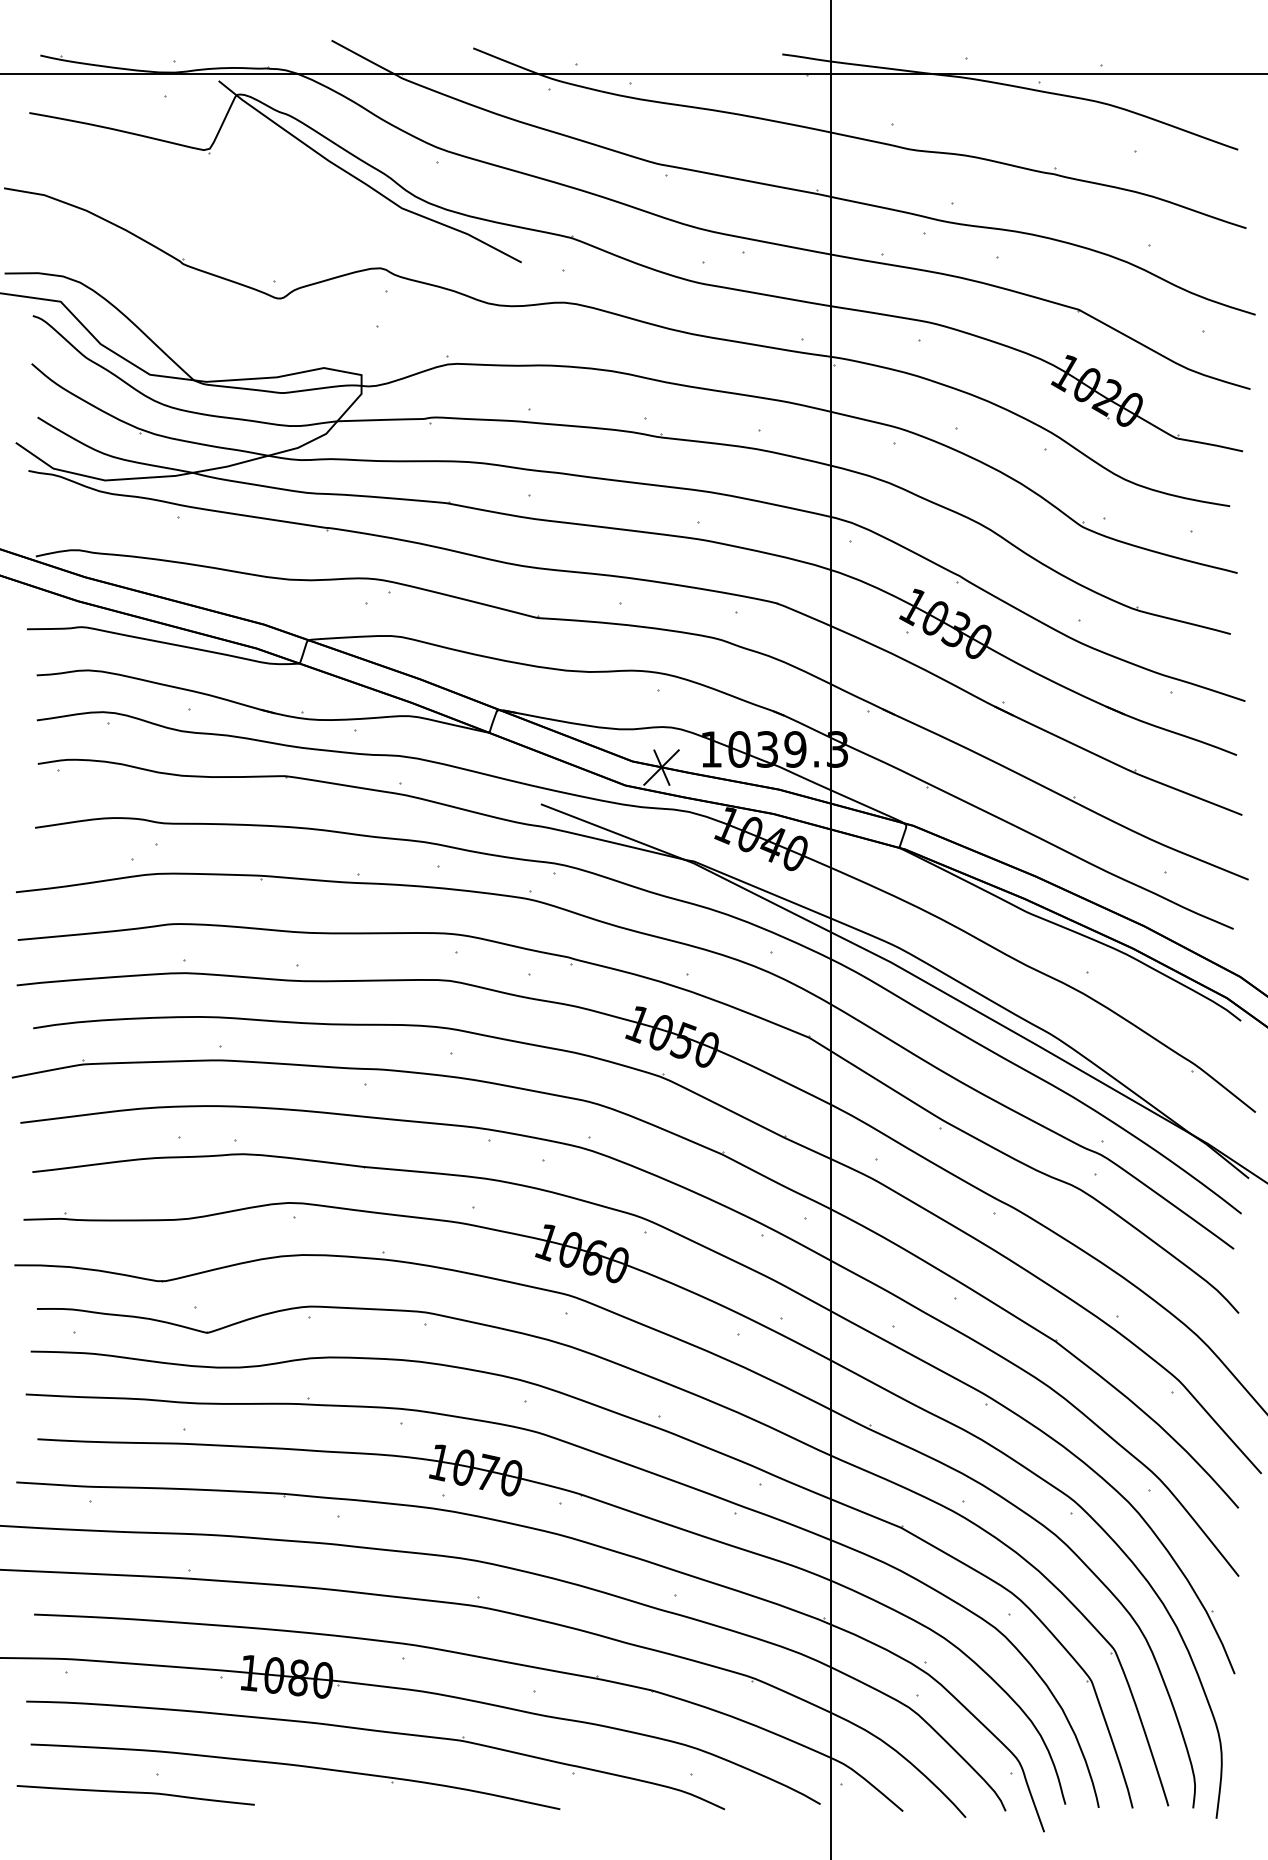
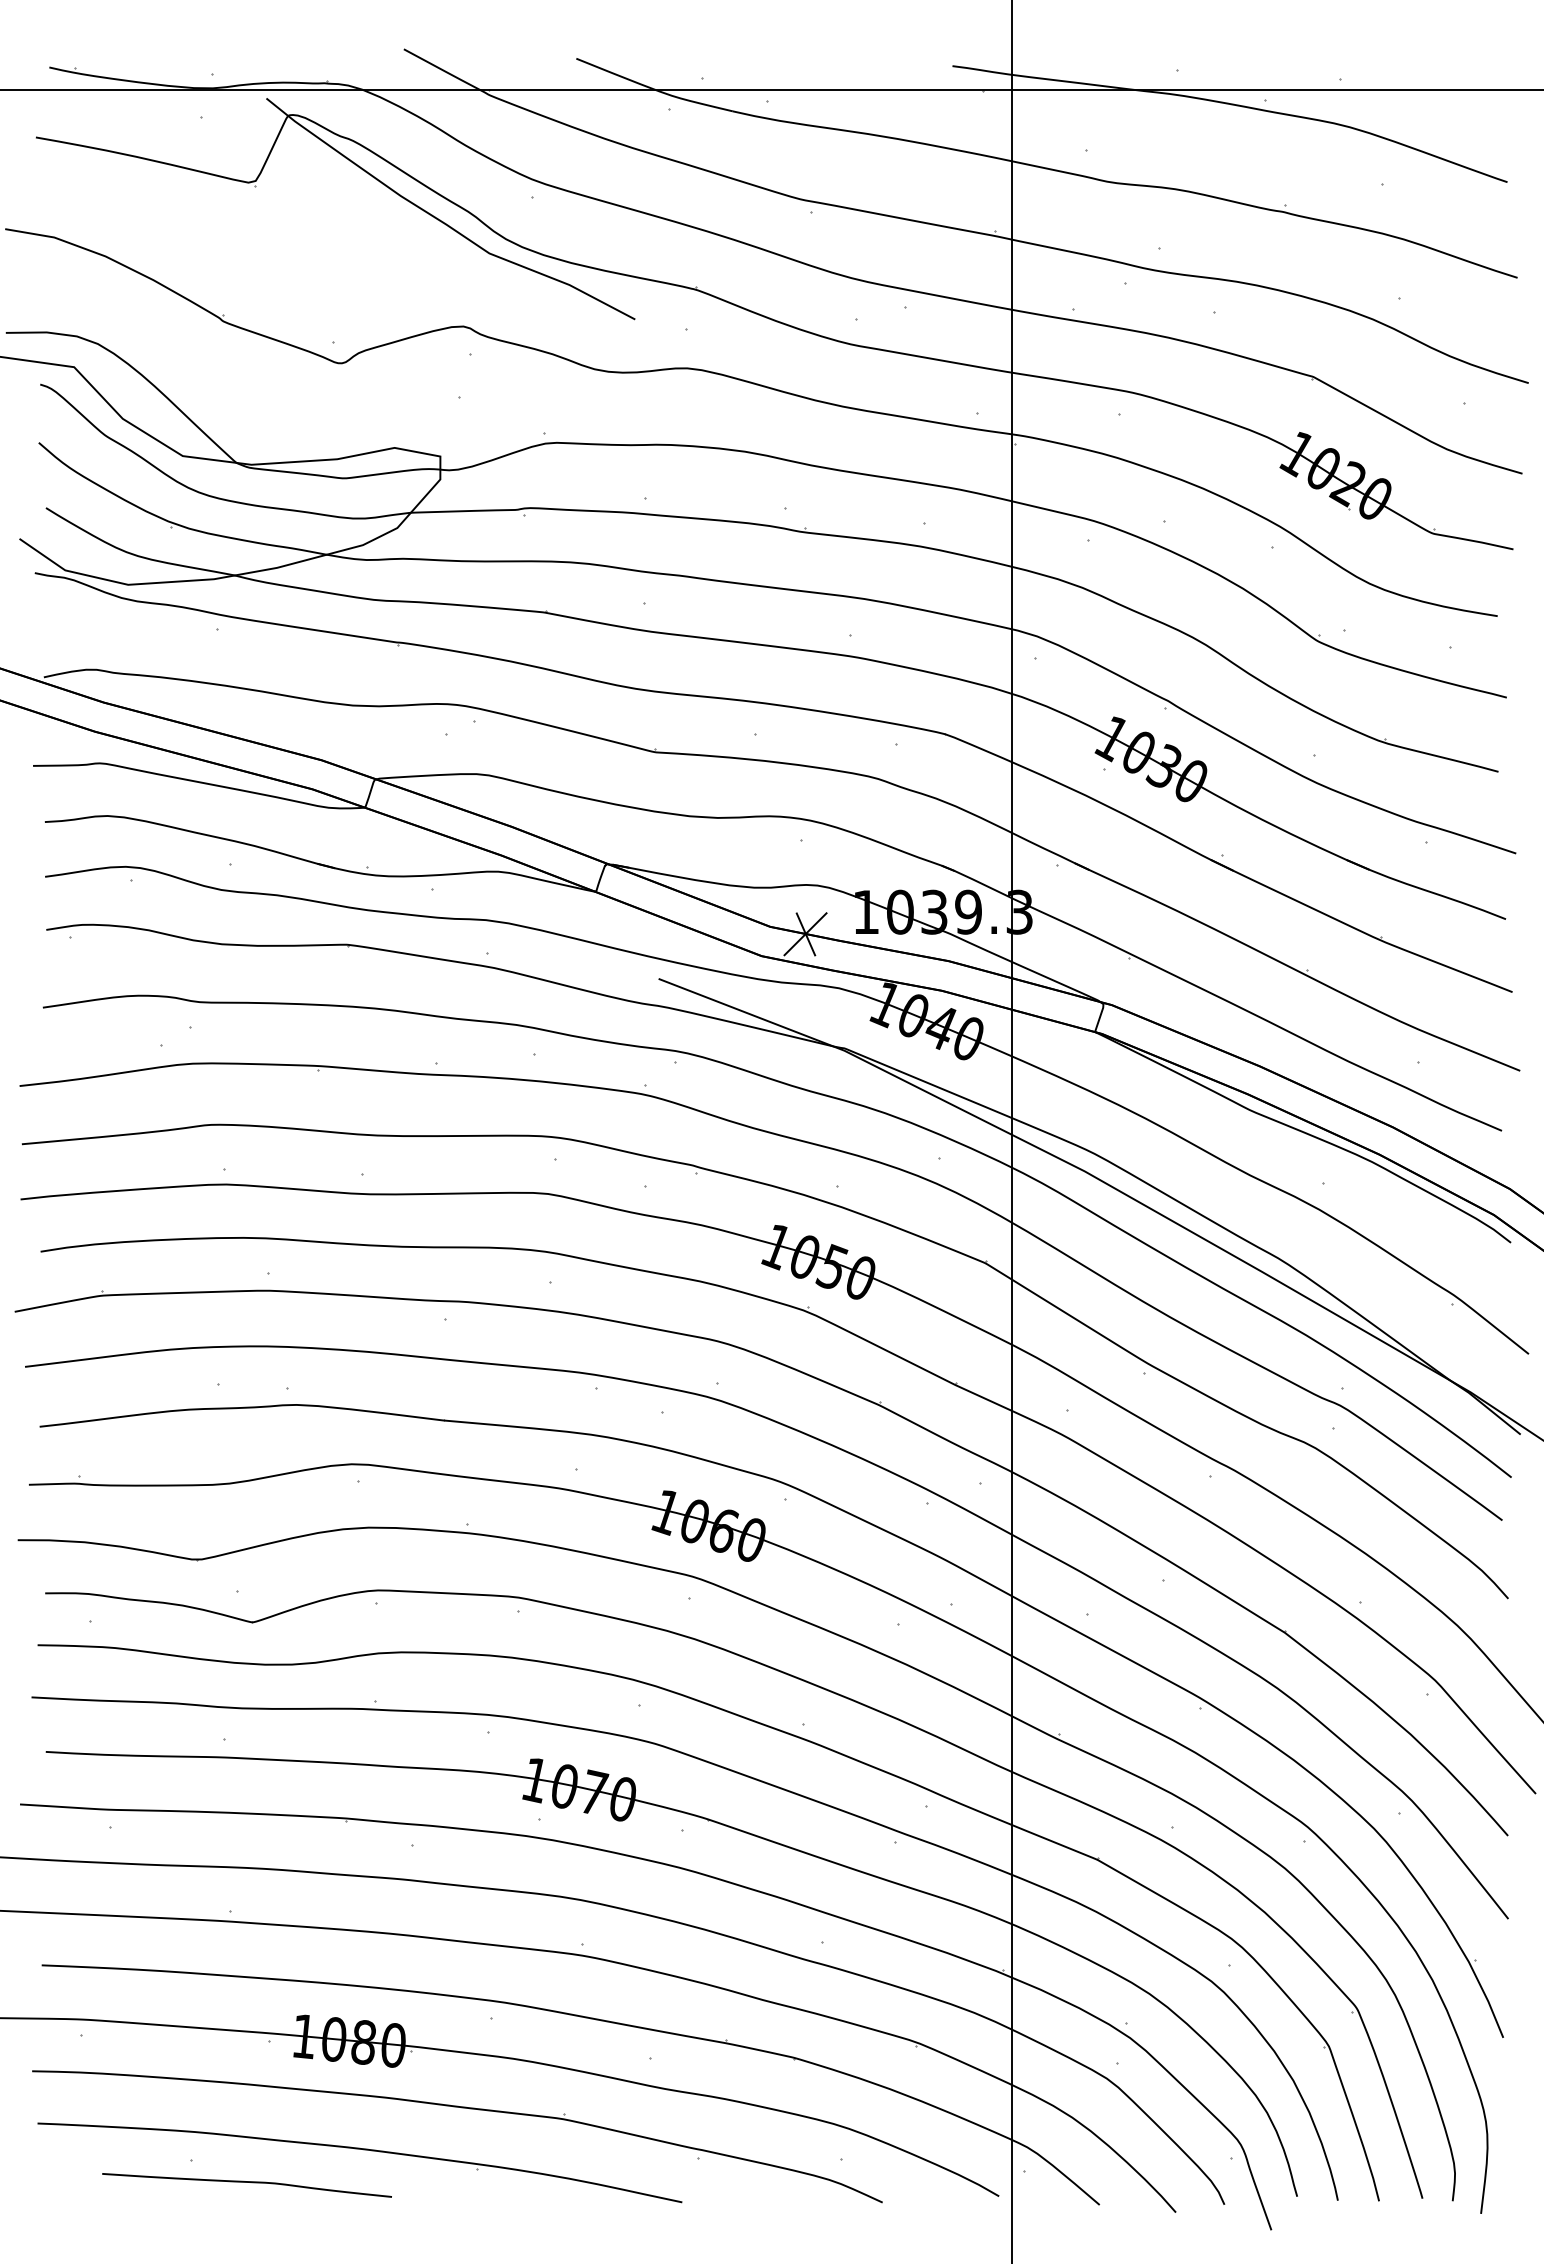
curve: (135, 1793) -> (246, 2183), moved

